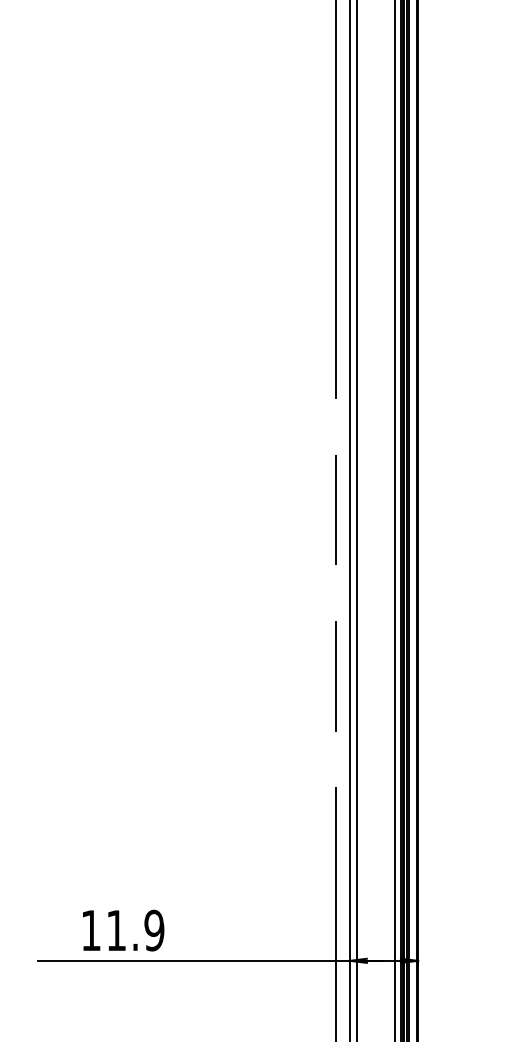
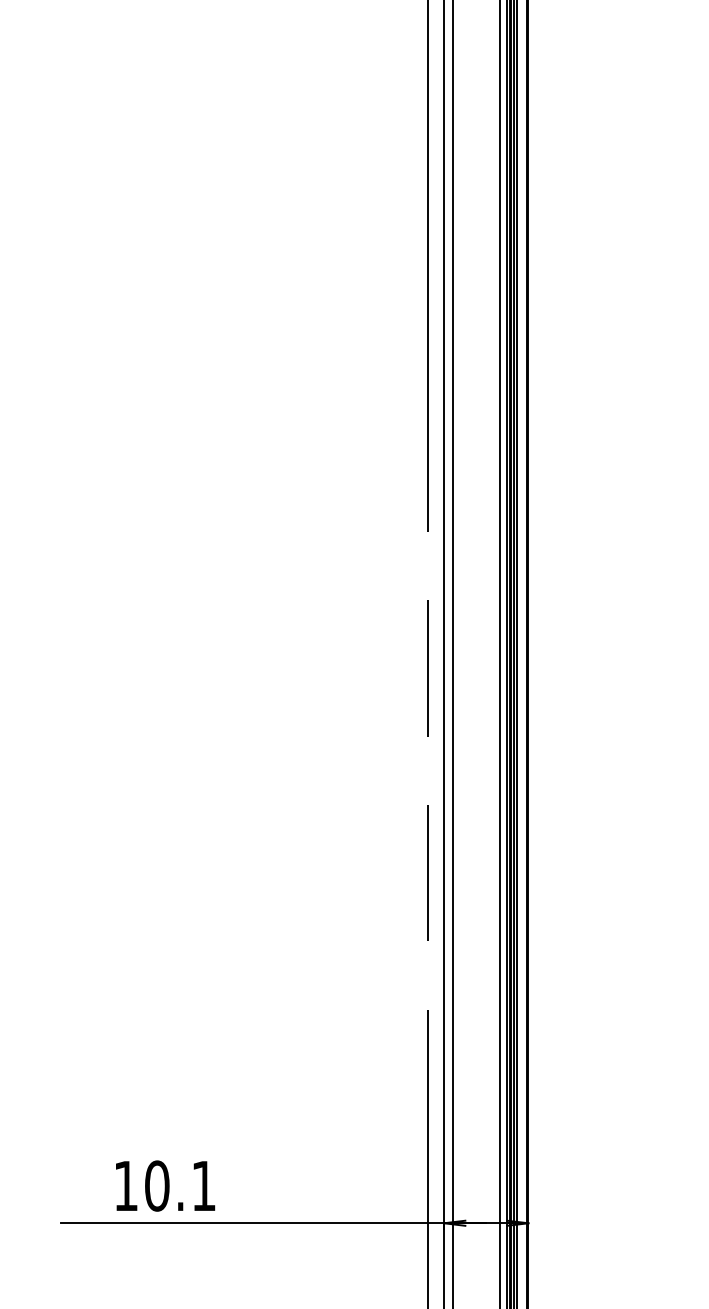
text: (135, 930) -> (180, 1185), 11.9 -> 10.1

